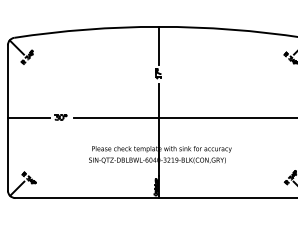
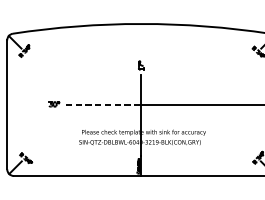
line: (159, 45) -> (141, 40), removed
line: (28, 117) -> (25, 104), removed
line: (116, 117) -> (103, 104), solid -> dashed

